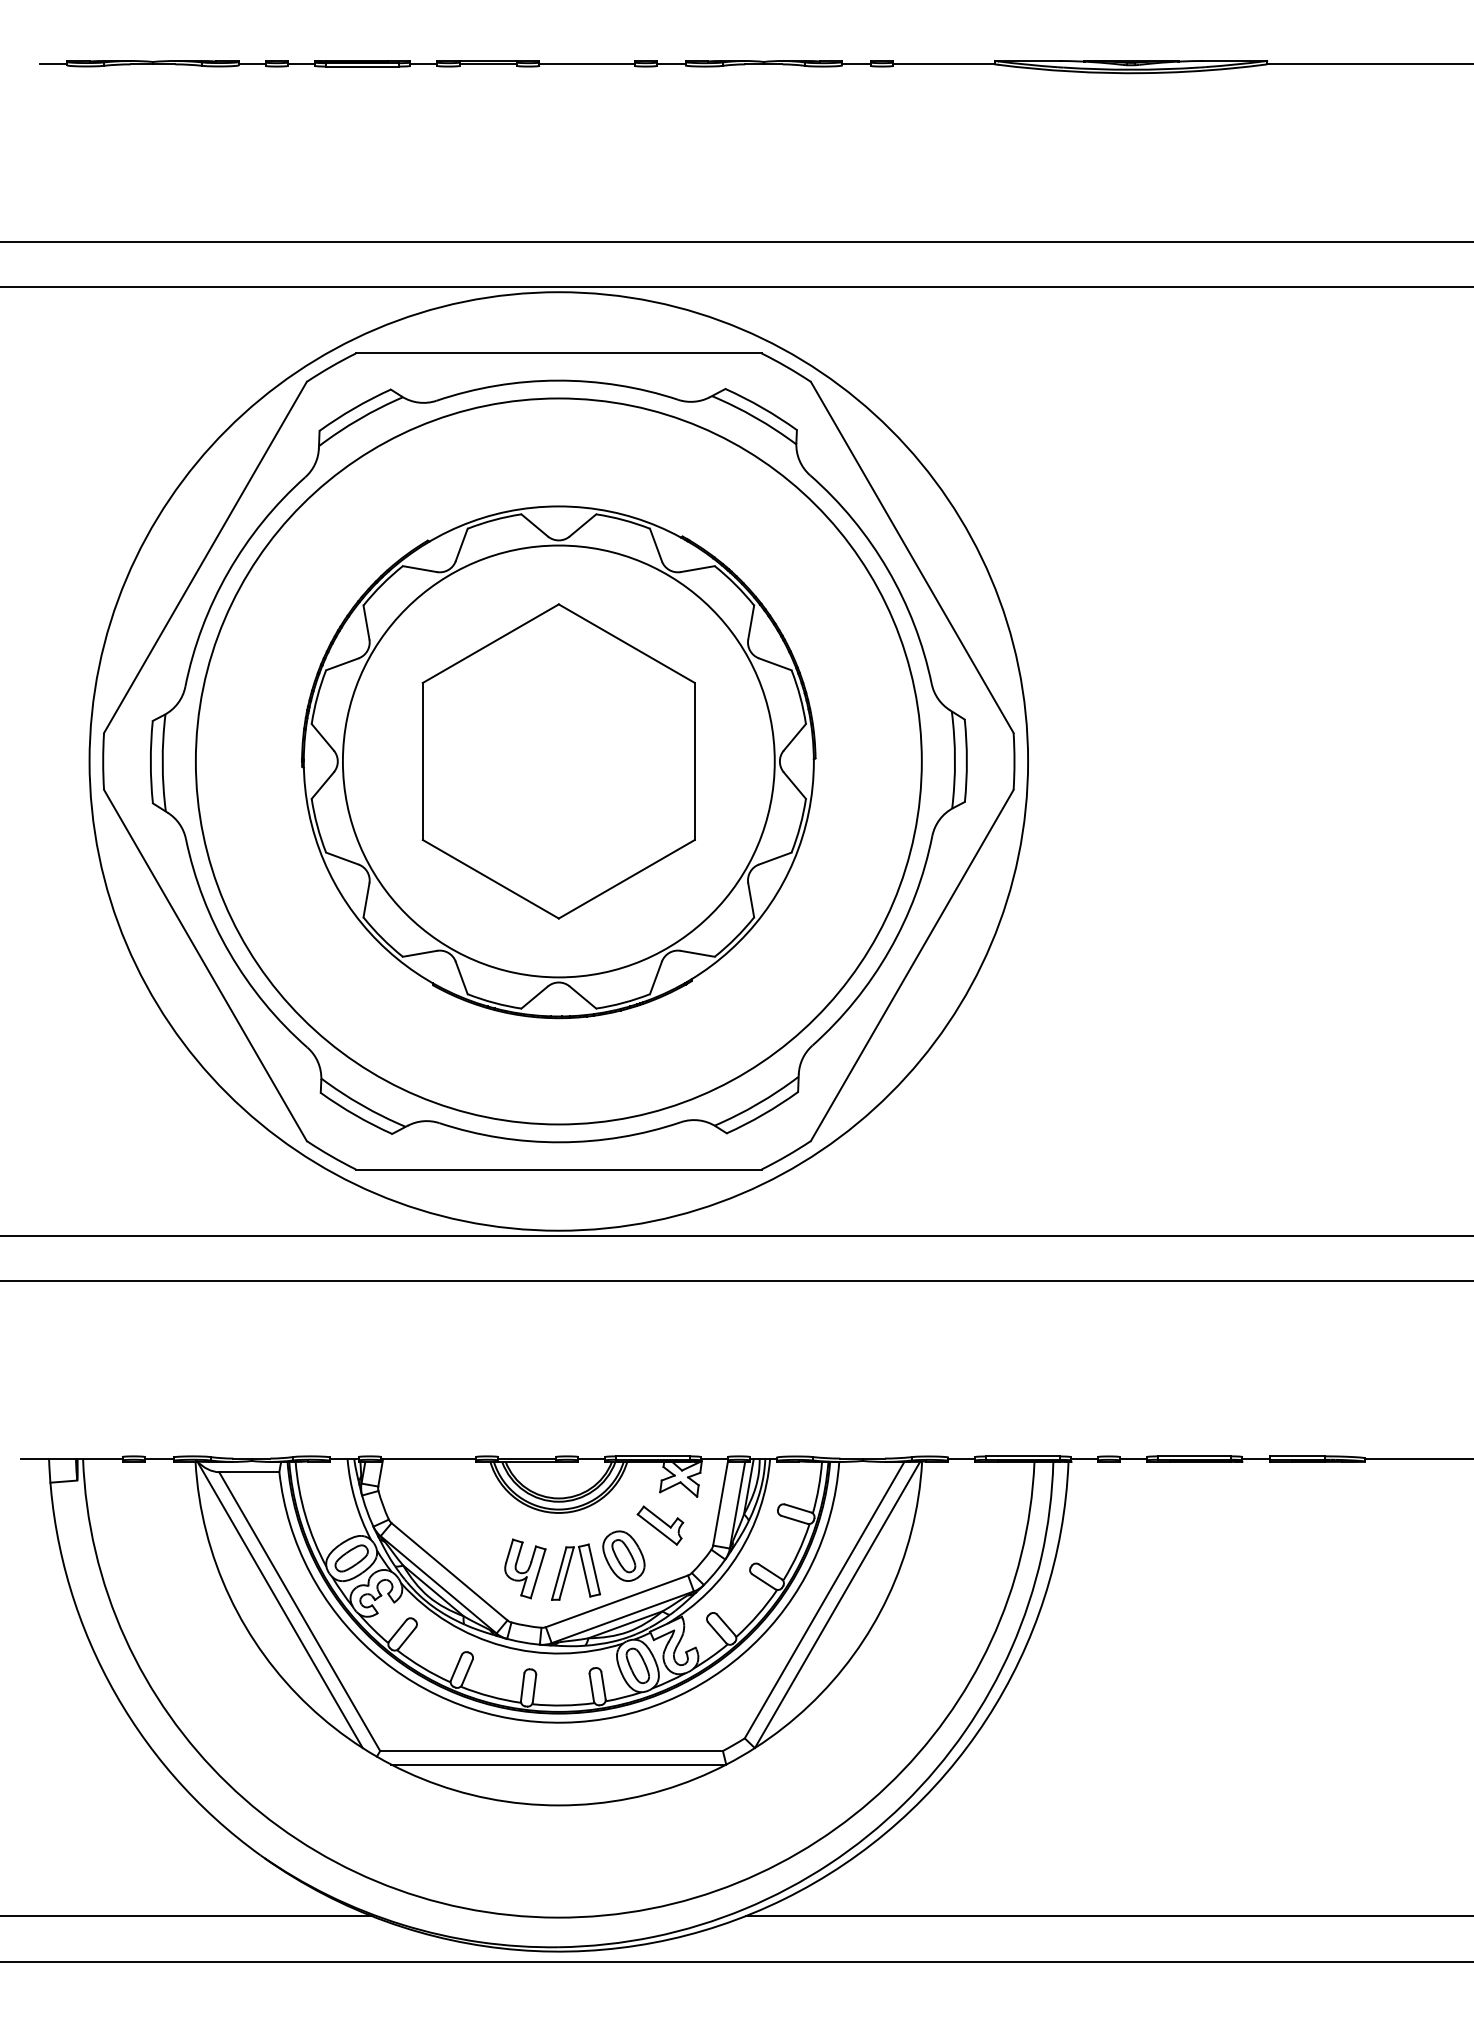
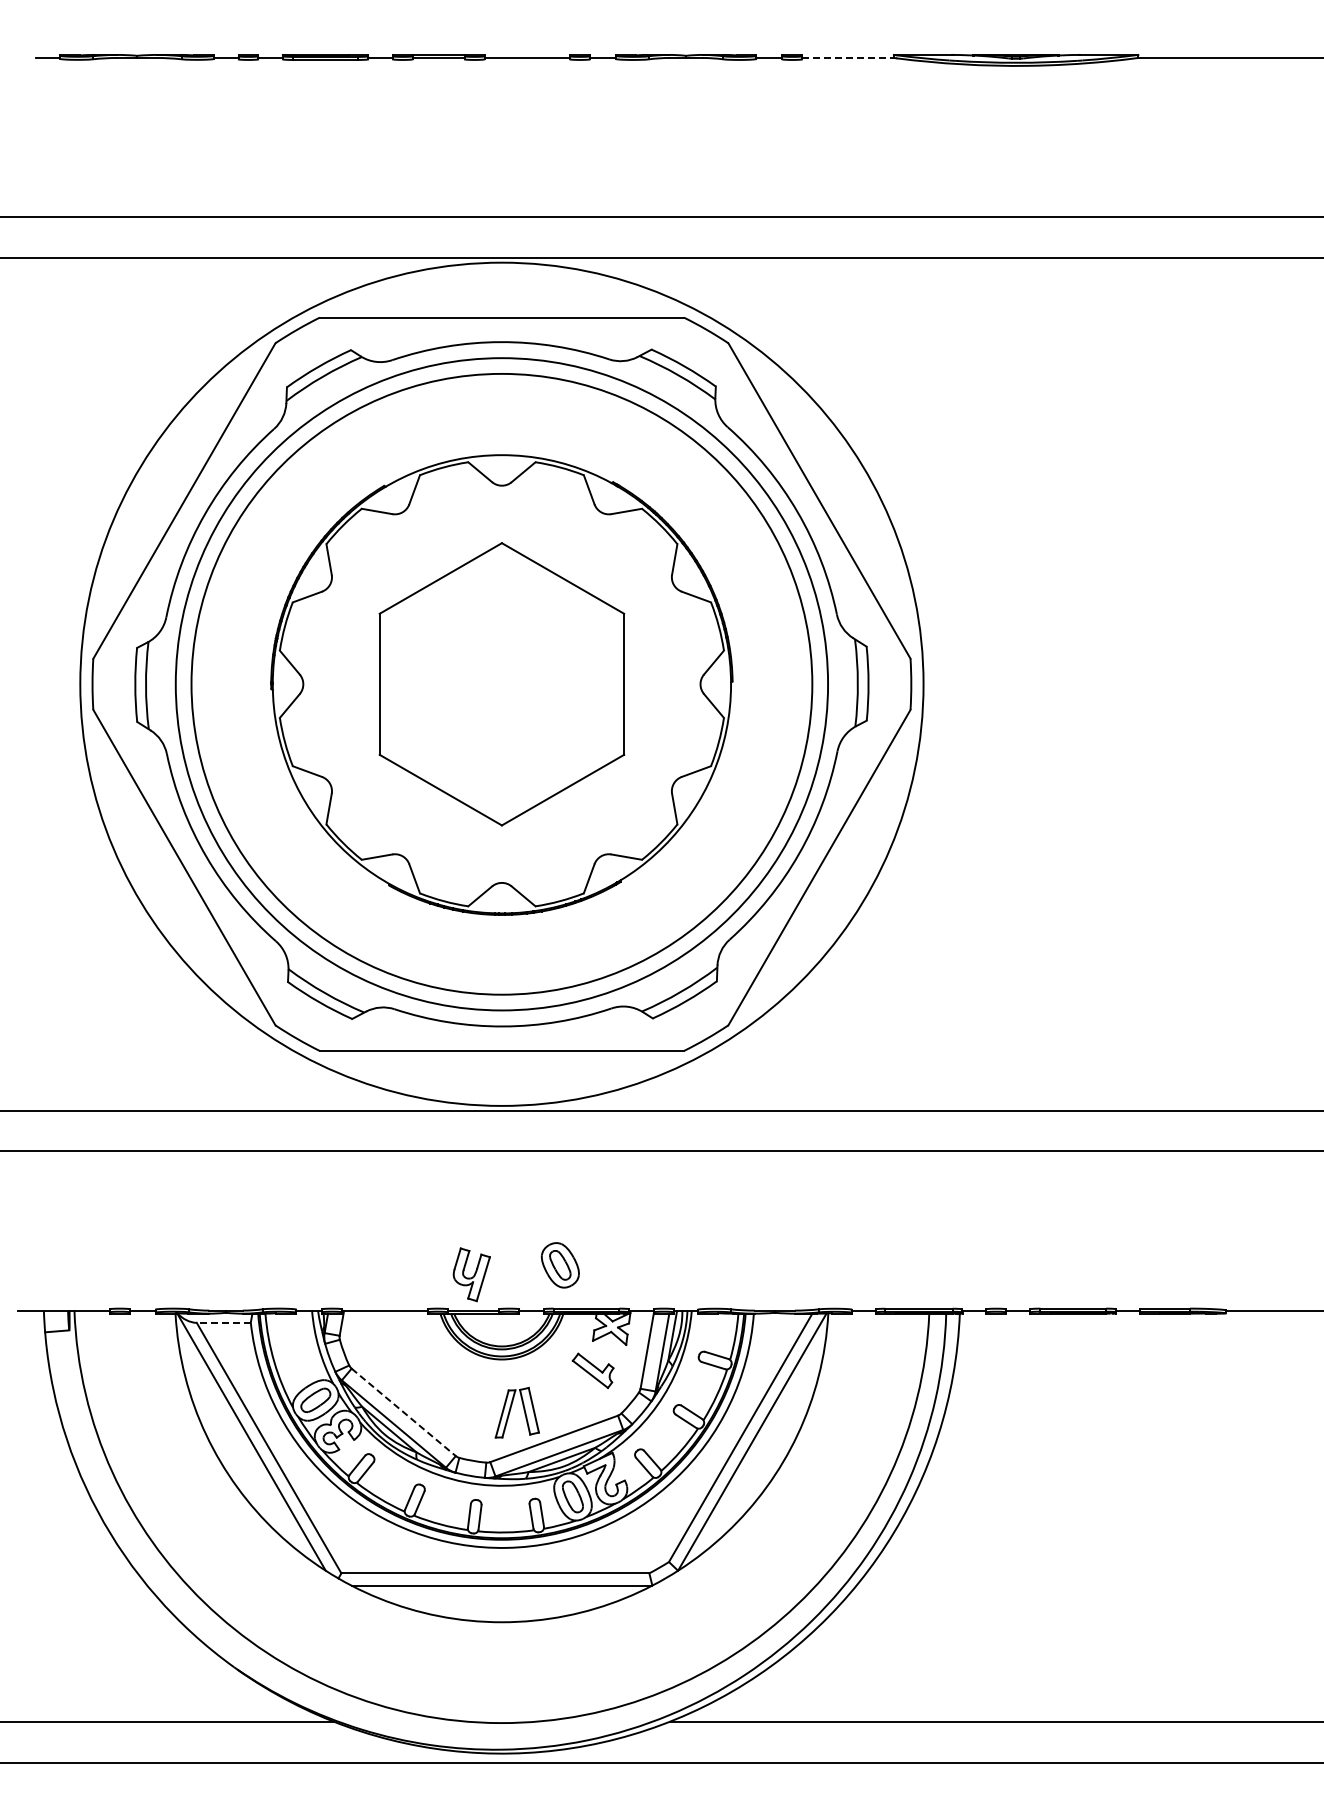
line: (944, 63) -> (848, 57), solid -> dashed
circle: (558, 761) -> (501, 684), size x1.6
line: (248, 1471) -> (223, 1322), solid -> dashed
part: (622, 1556) -> (559, 1265), moved
part: (524, 1568) -> (471, 1274), moved
line: (449, 1571) -> (403, 1412), solid -> dashed

